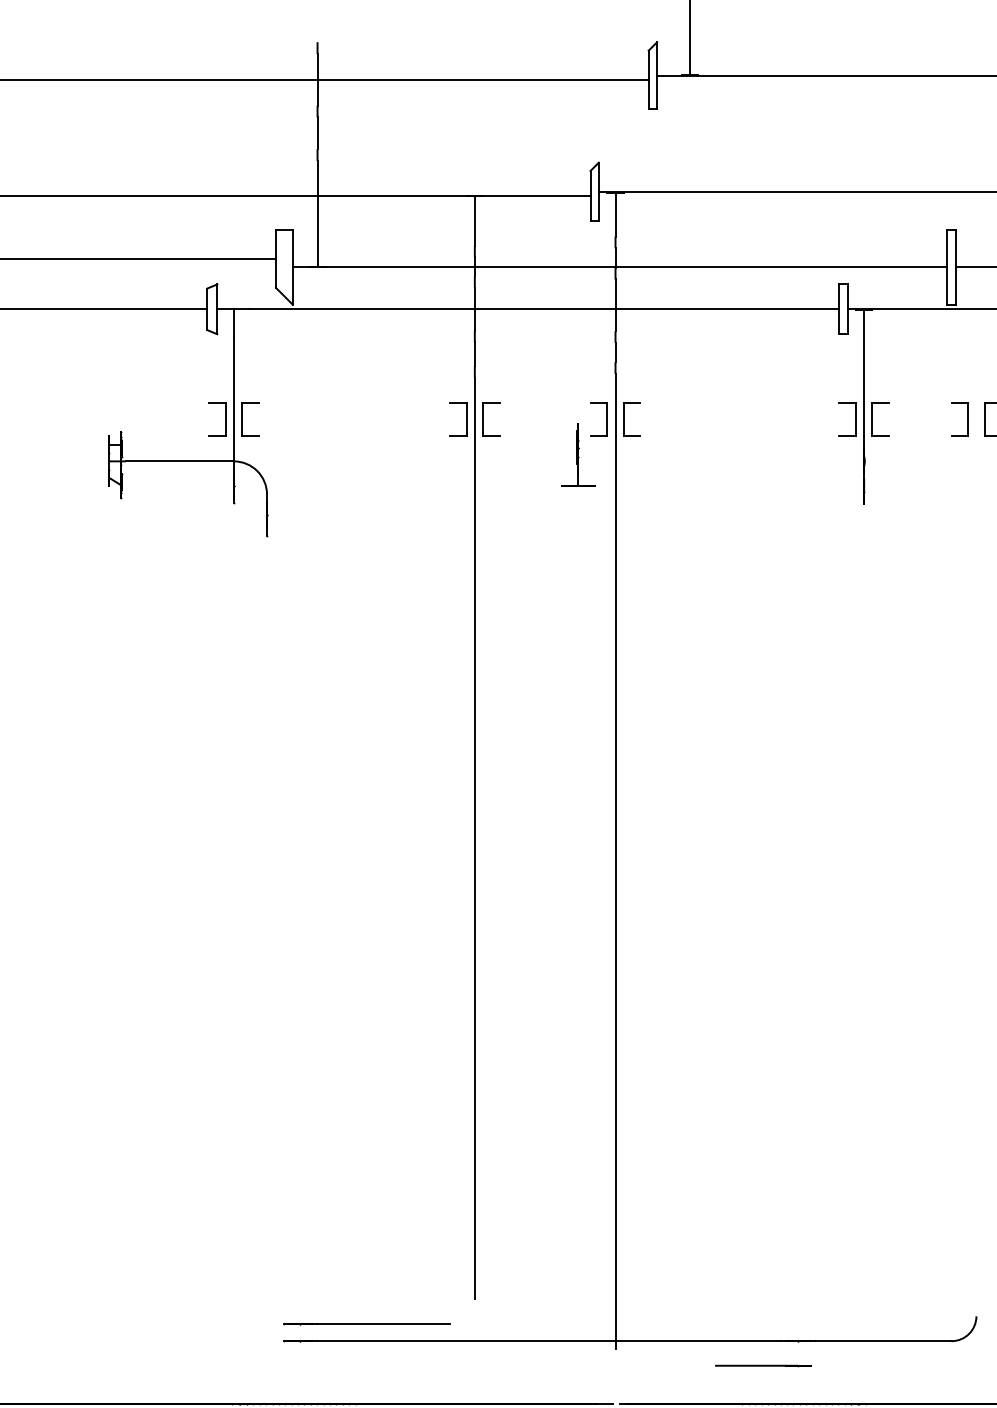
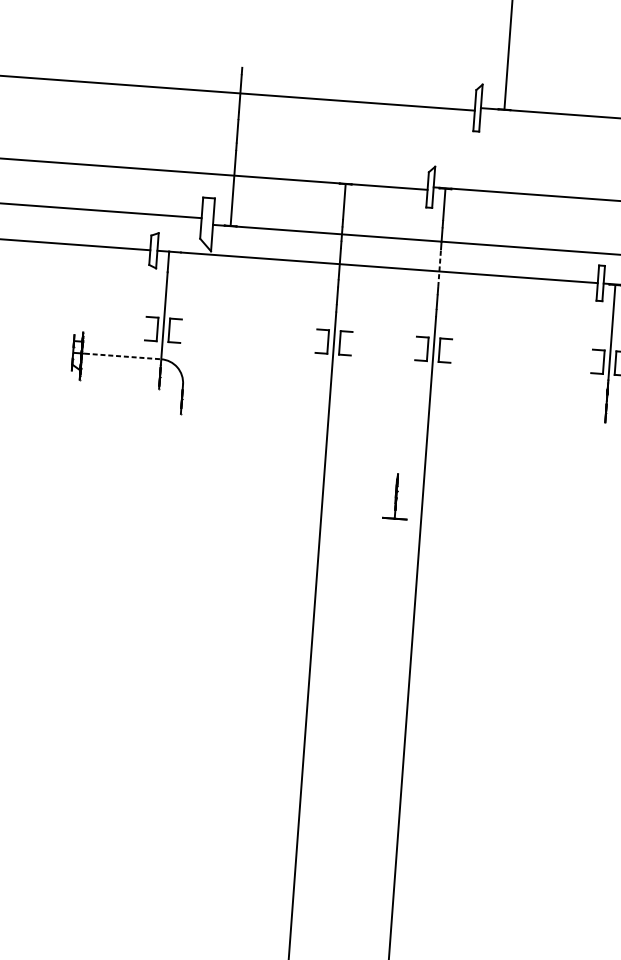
line: (615, 305) -> (439, 268), solid -> dashed
part: (578, 454) -> (396, 496), moved
line: (179, 461) -> (122, 356), solid -> dashed

